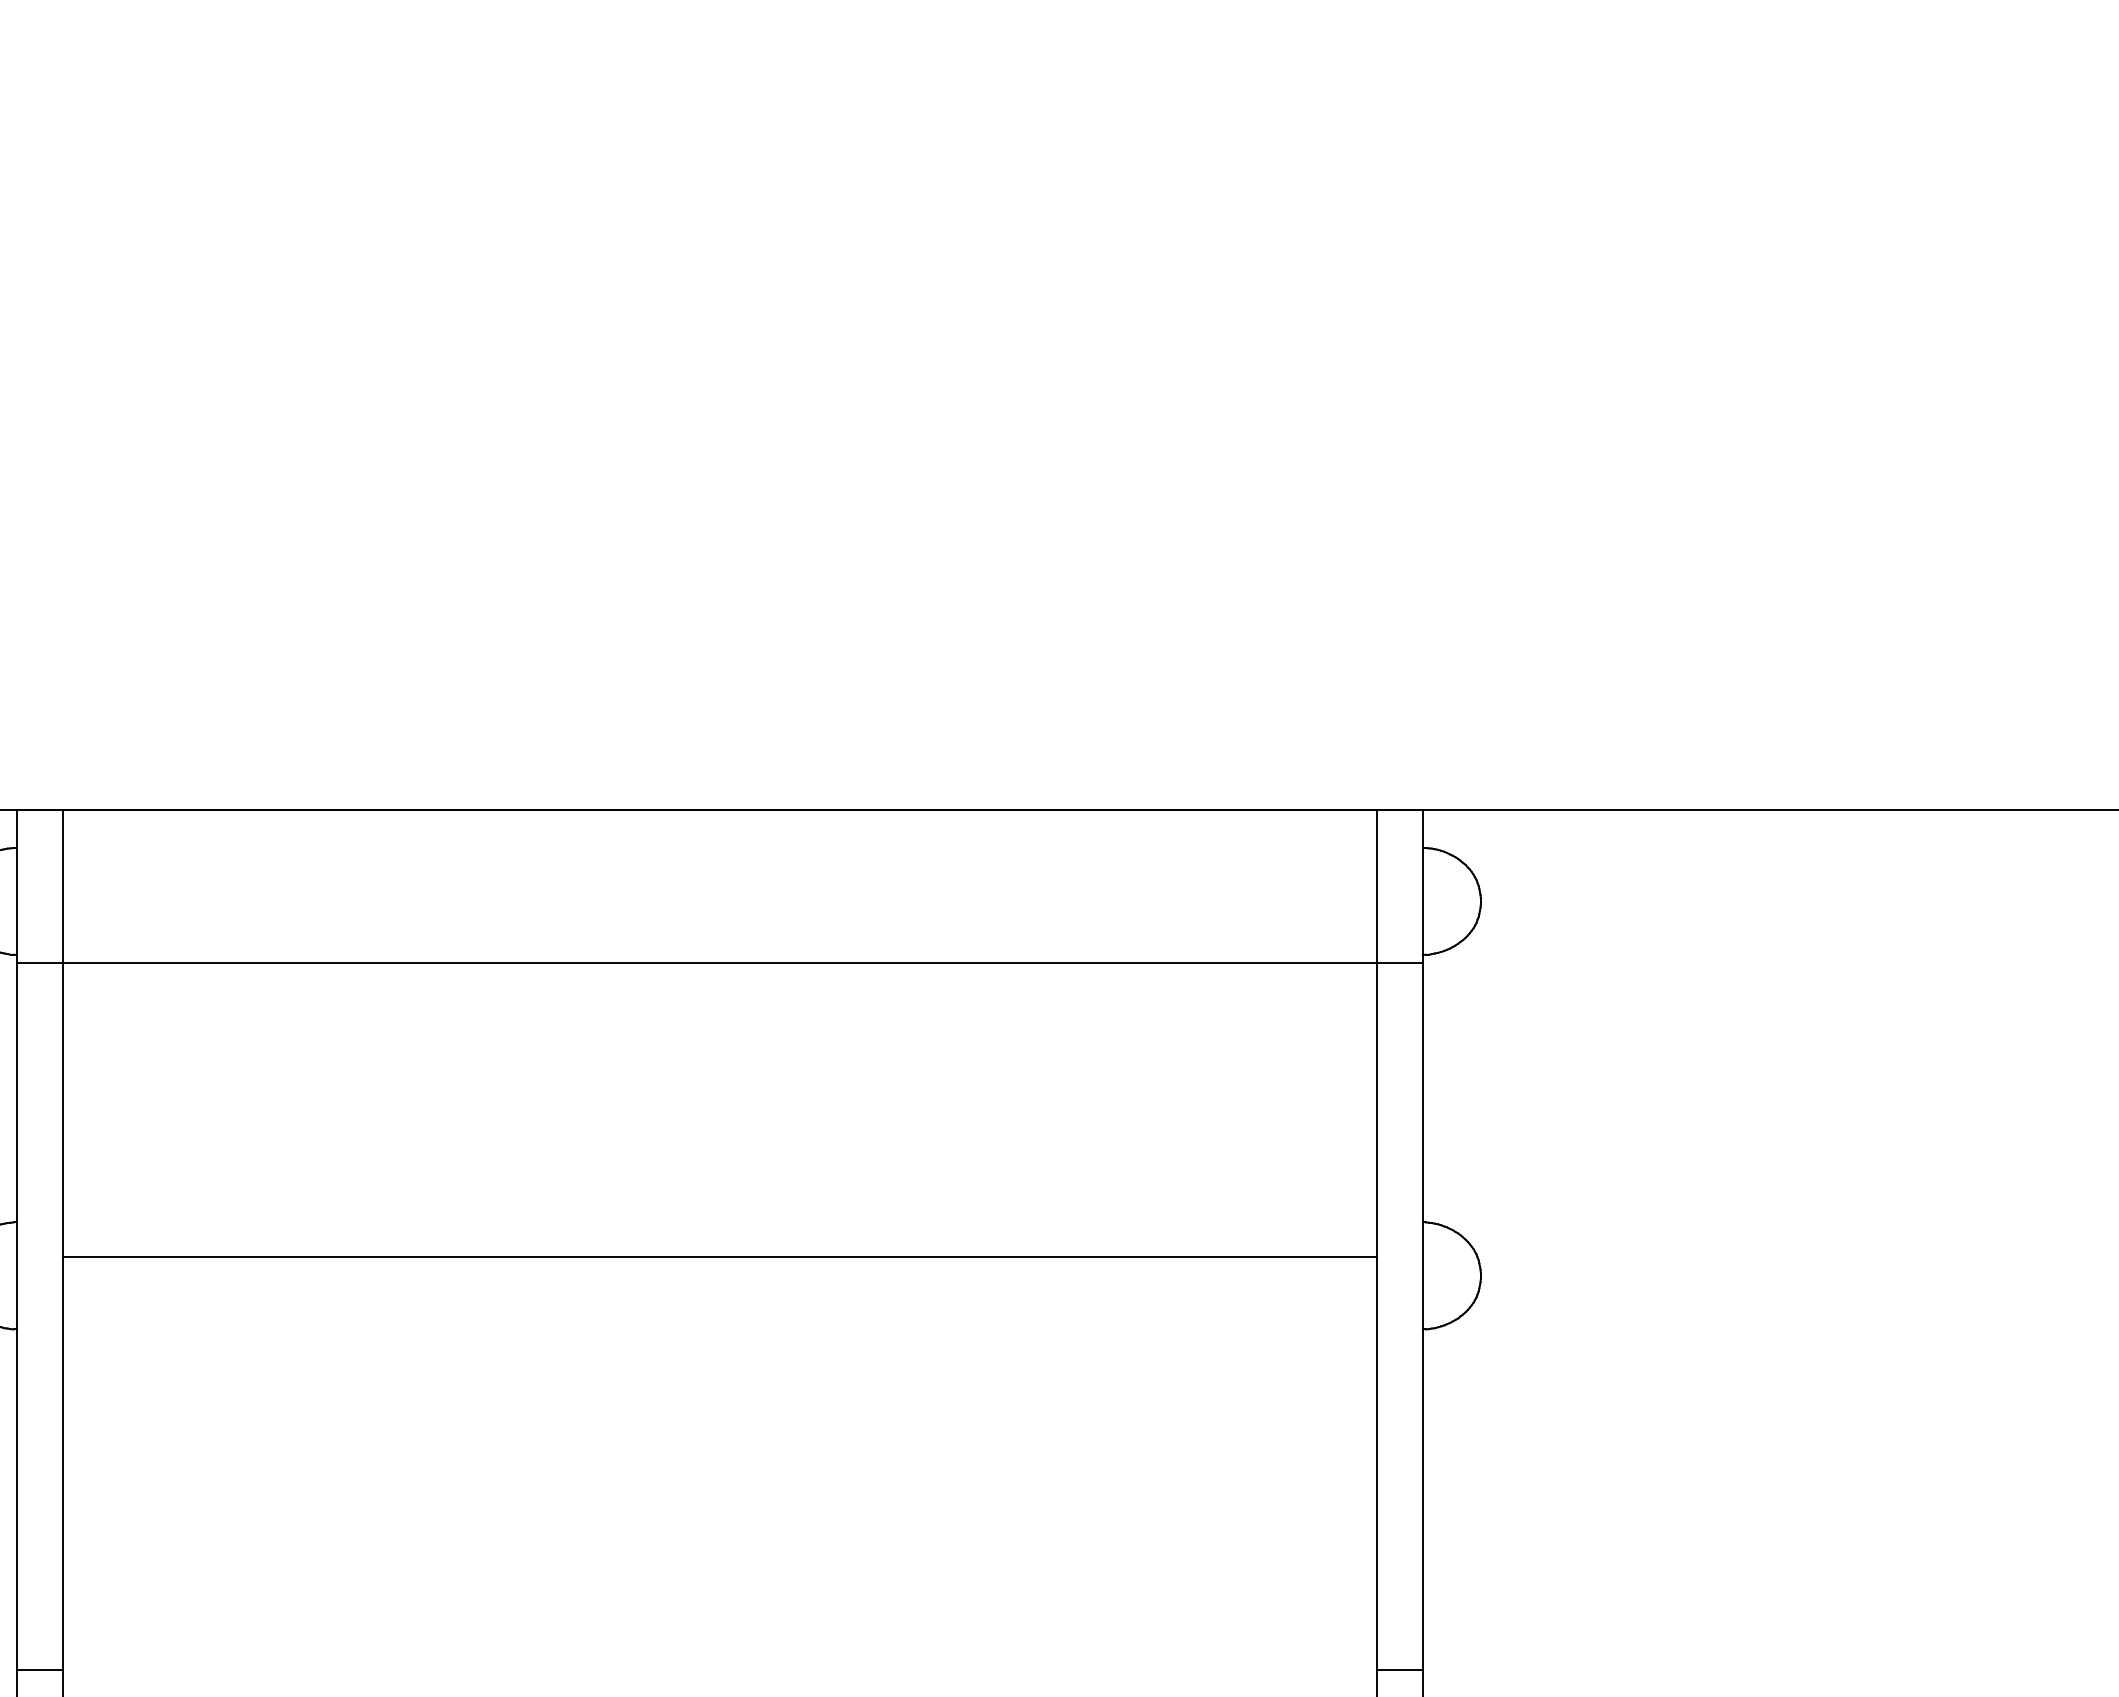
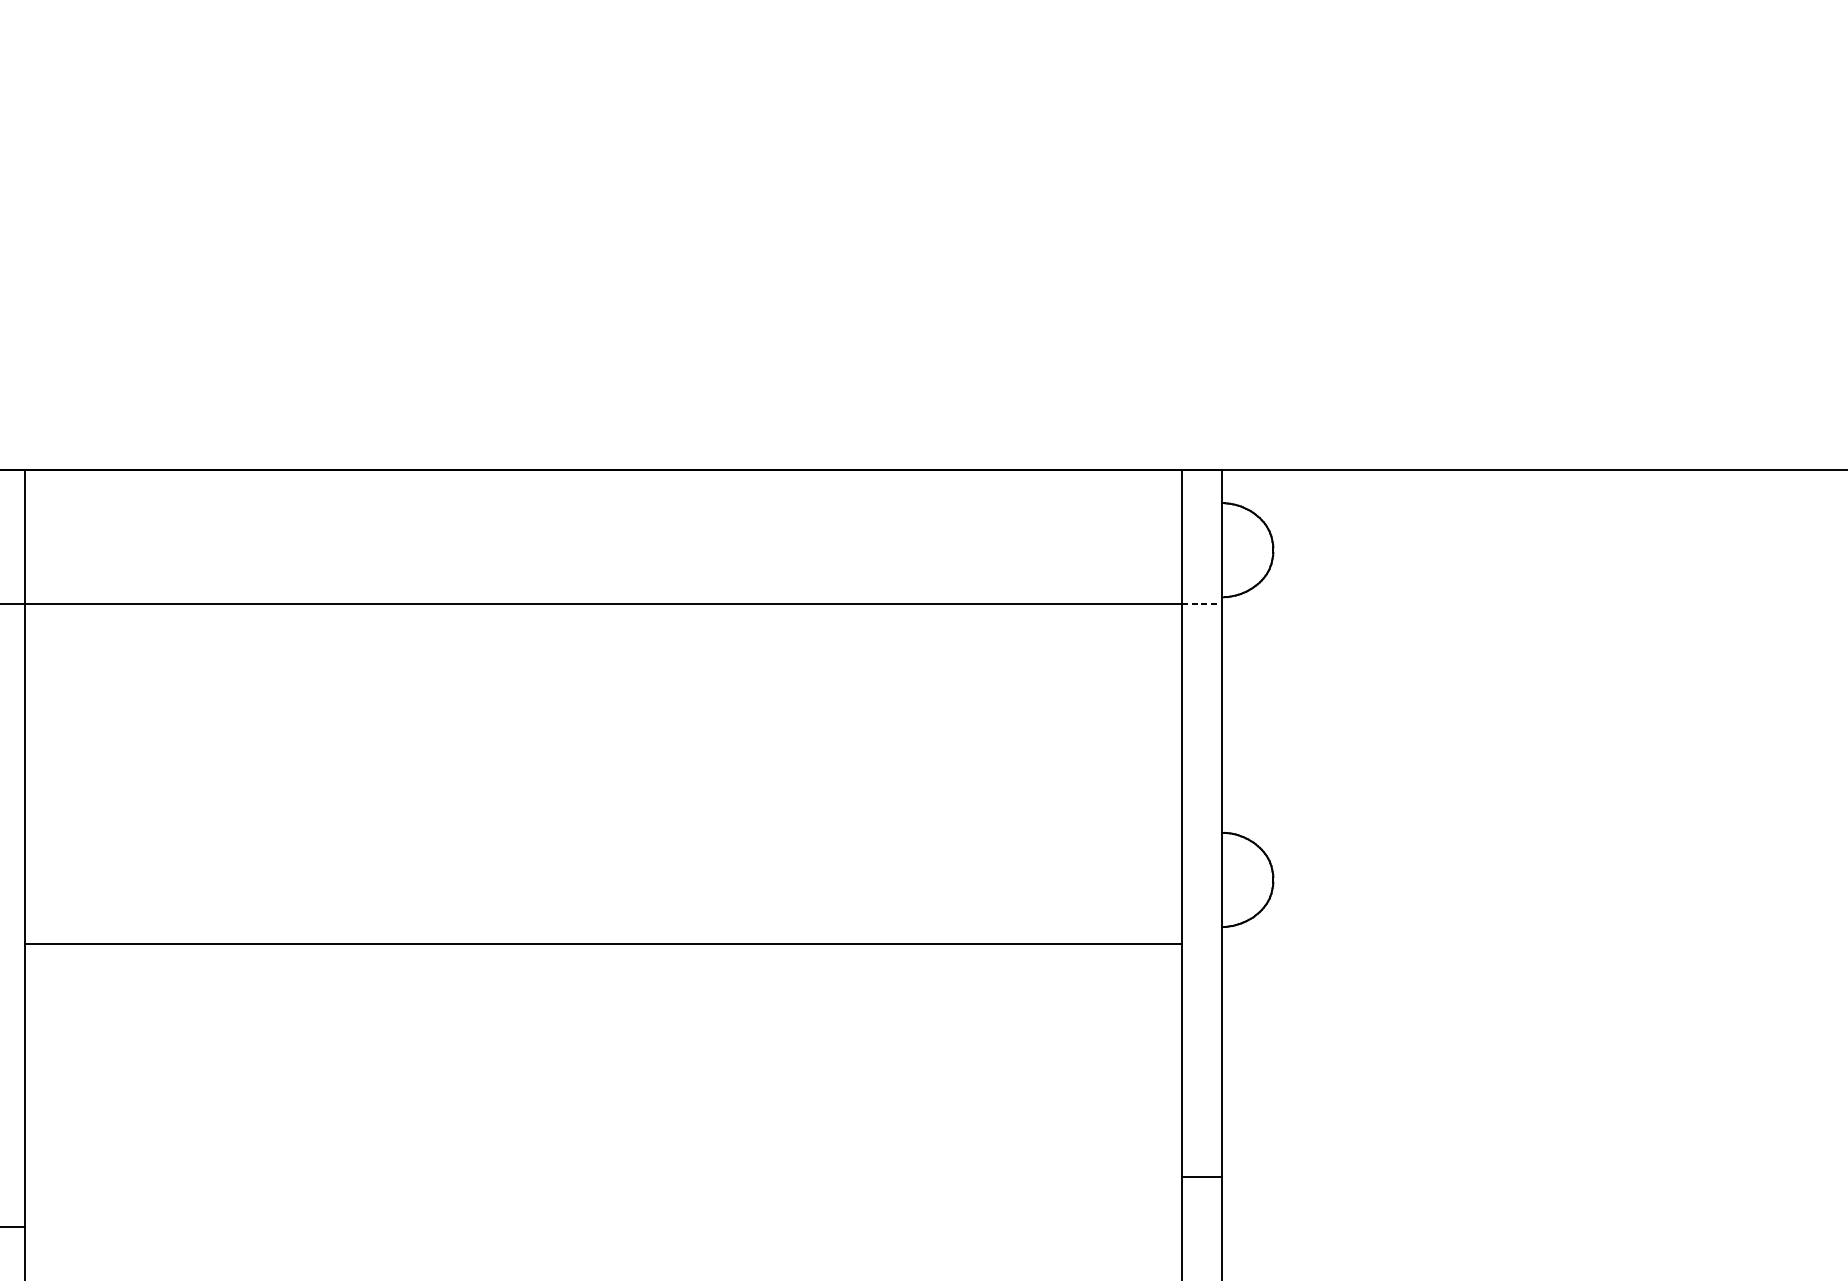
line: (1399, 962) -> (1201, 604), solid -> dashed
line: (719, 1257) -> (603, 943), moved
line: (1399, 1669) -> (1201, 1176), moved

